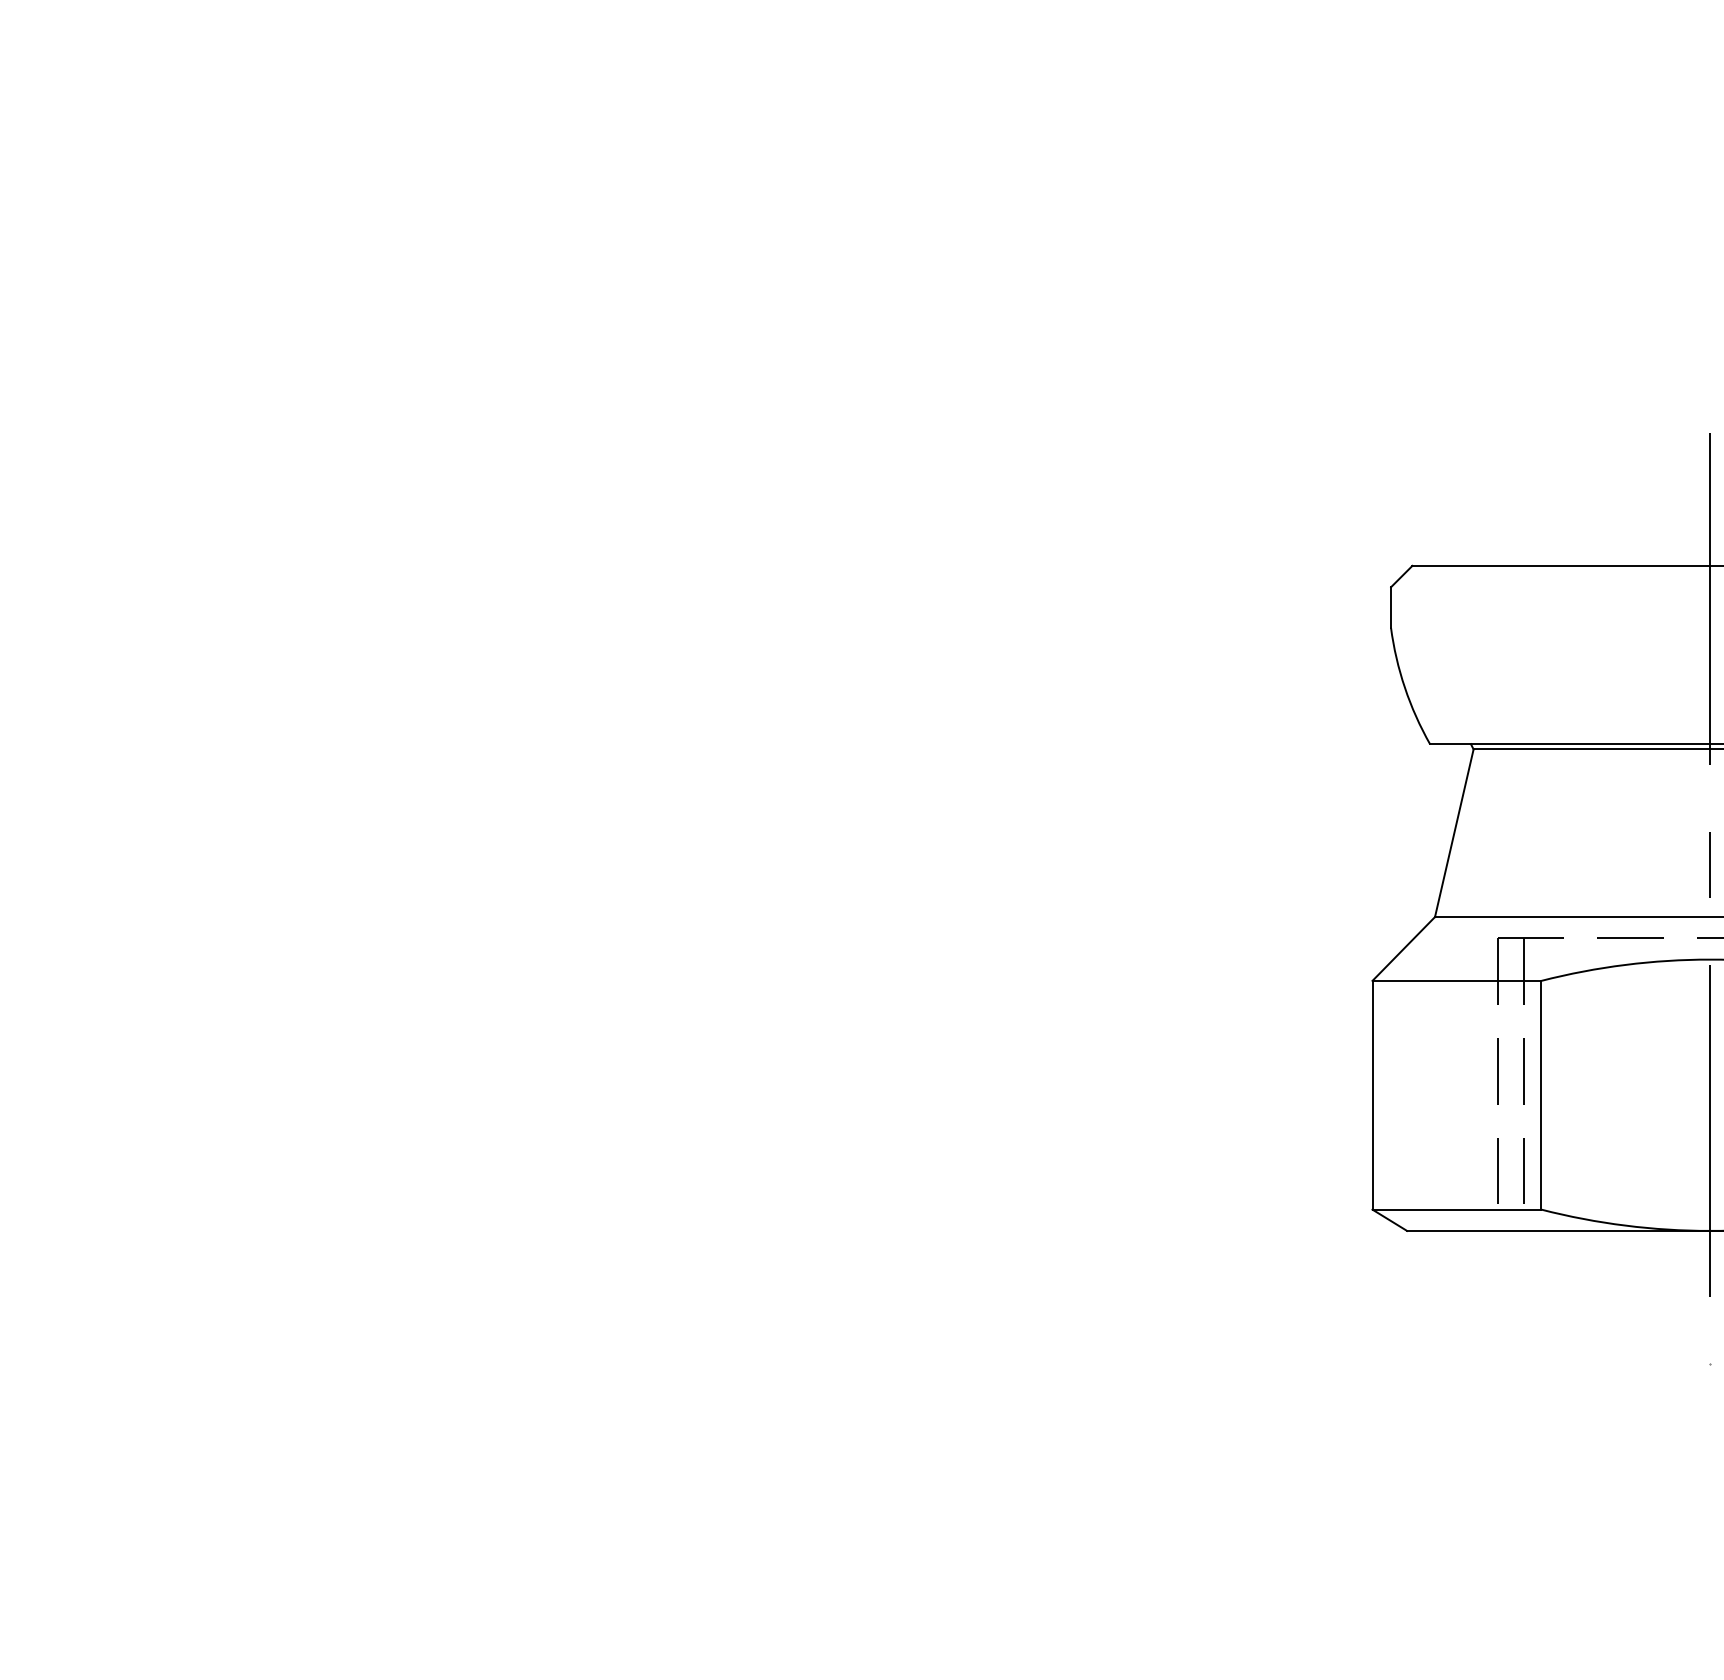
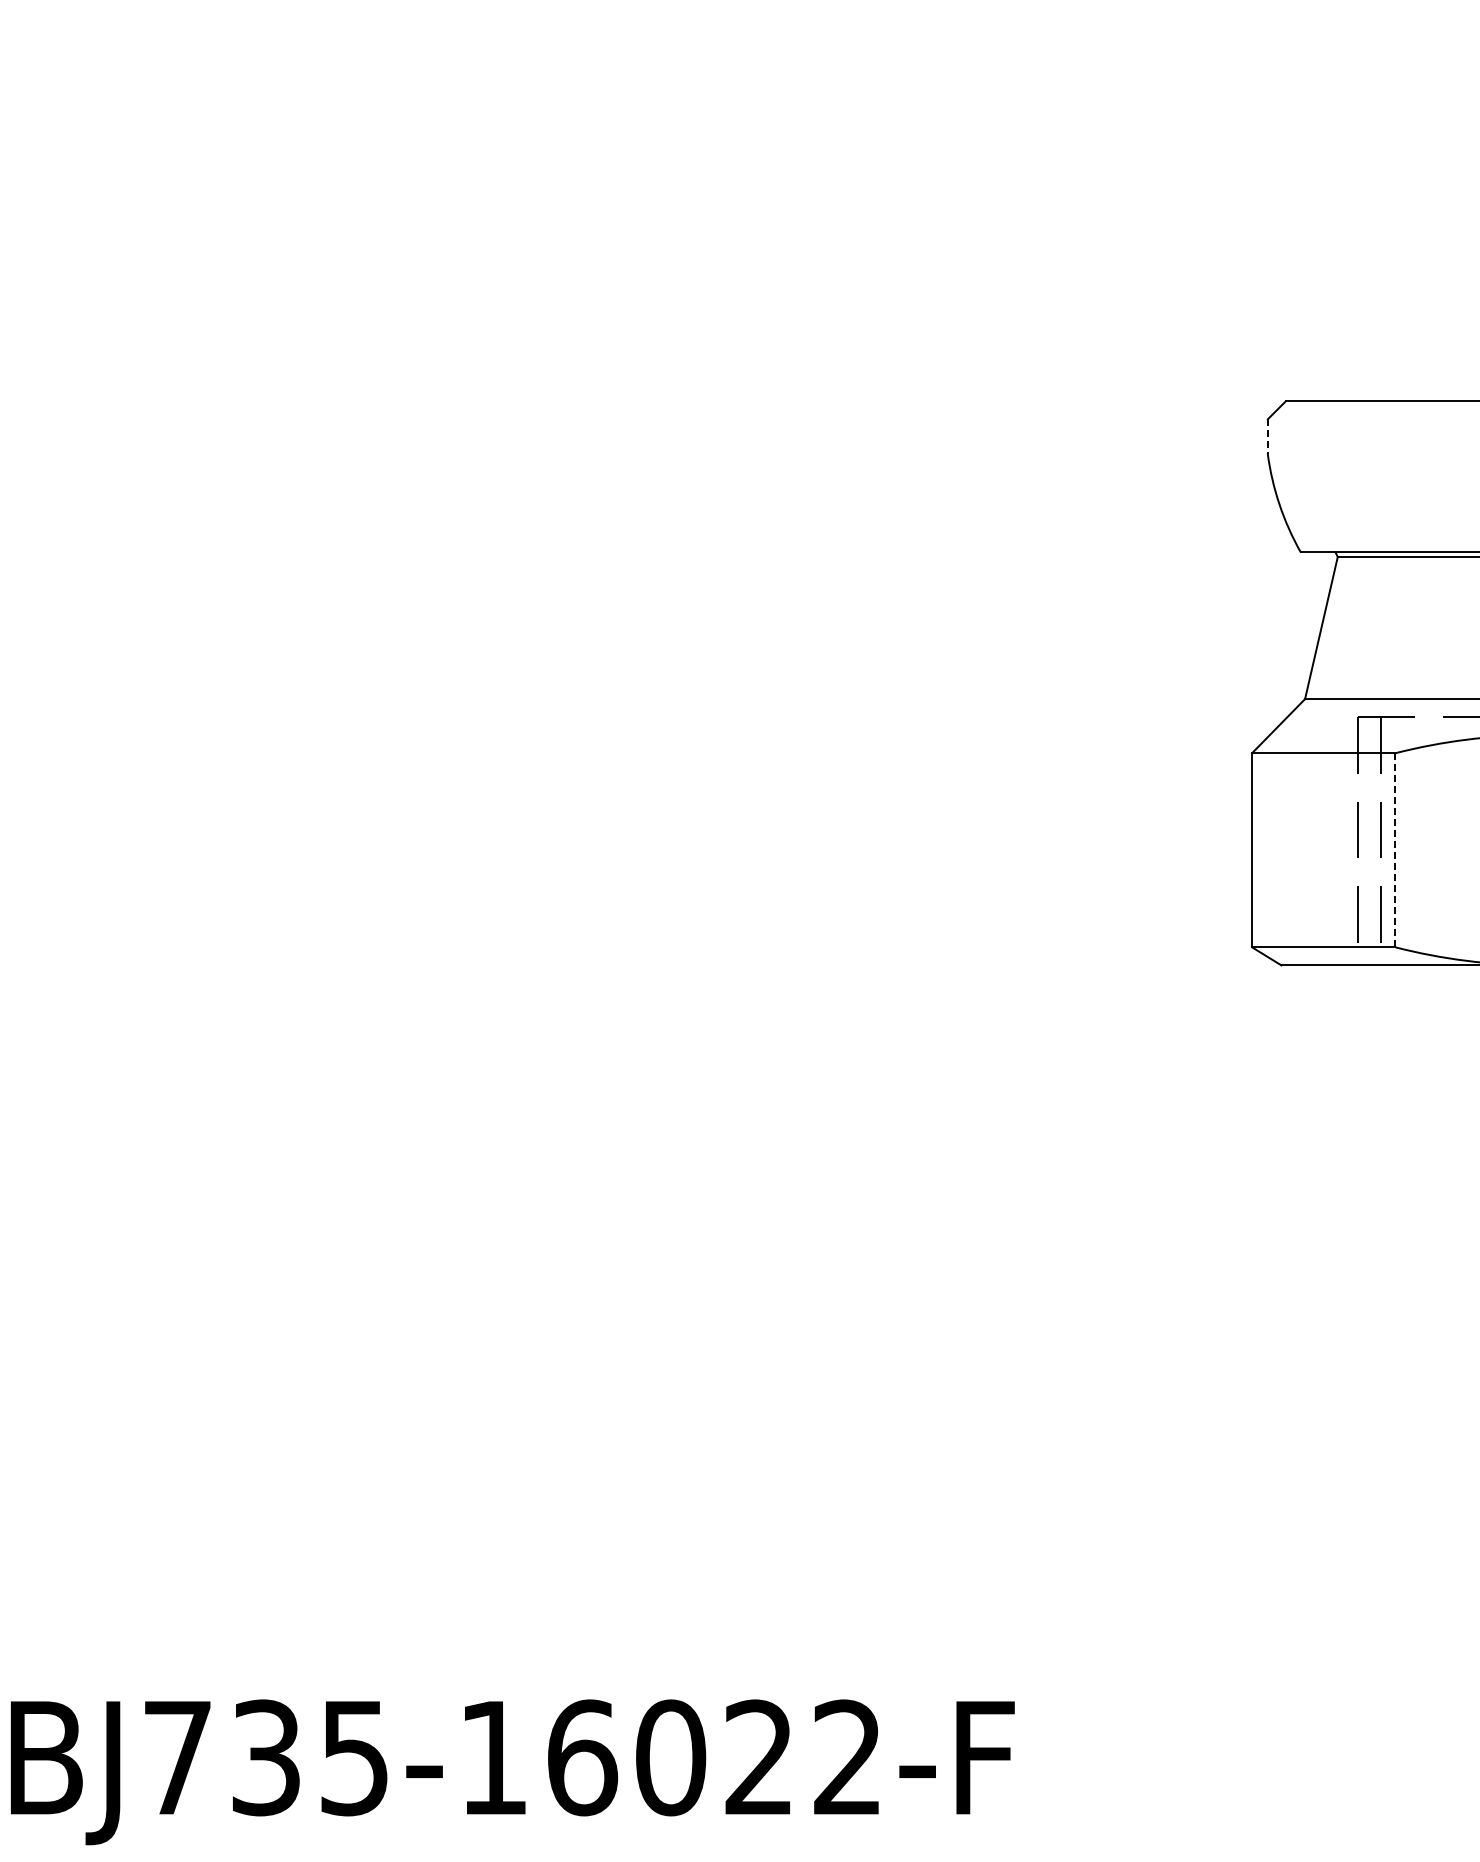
line: (1390, 607) -> (1267, 436), solid -> dashed
line: (1541, 1095) -> (1395, 850), solid -> dashed

